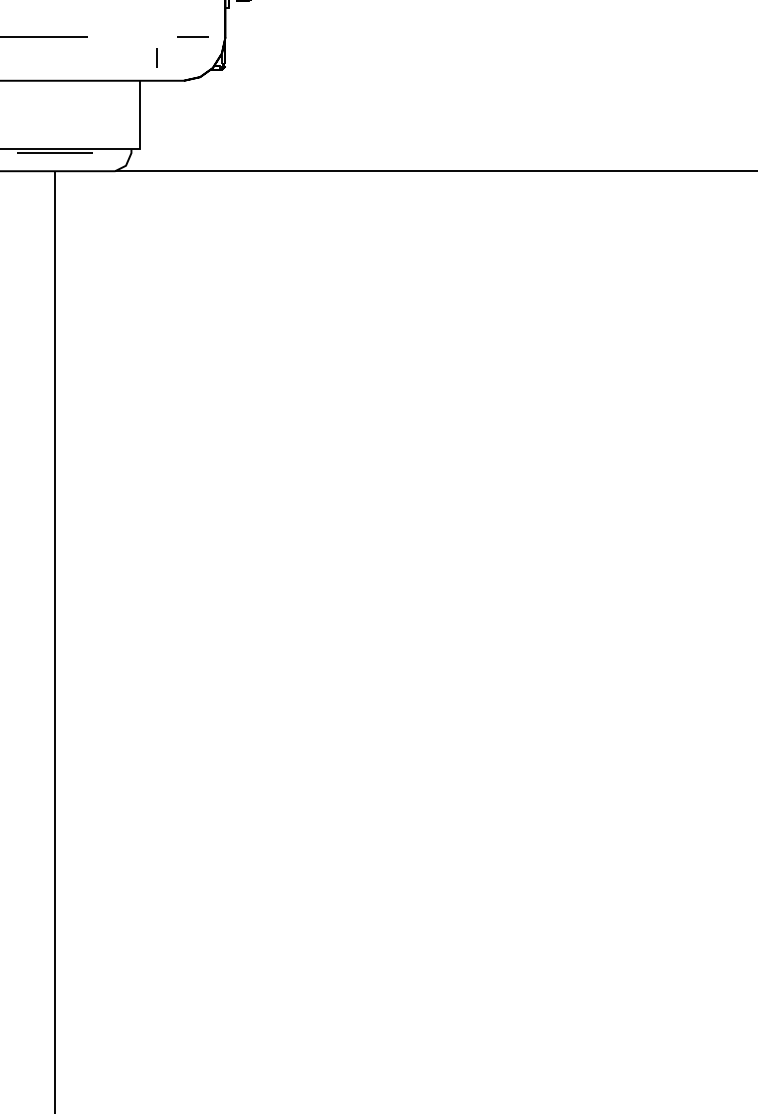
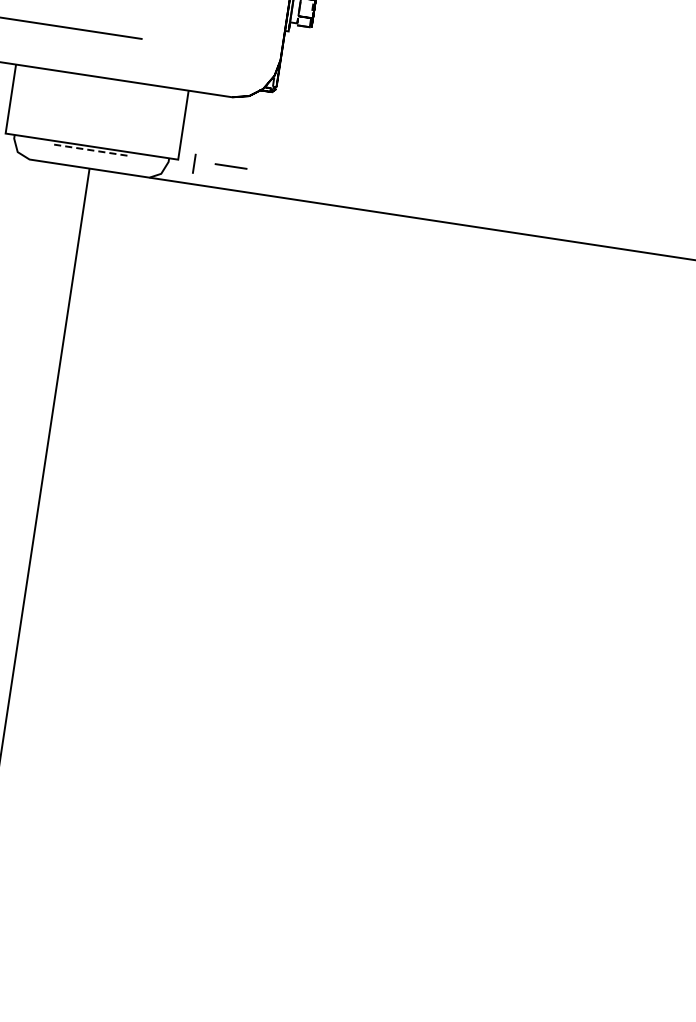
line: (192, 36) -> (230, 165), moved
line: (156, 57) -> (194, 163), moved
line: (55, 153) -> (92, 150), solid -> dashed

